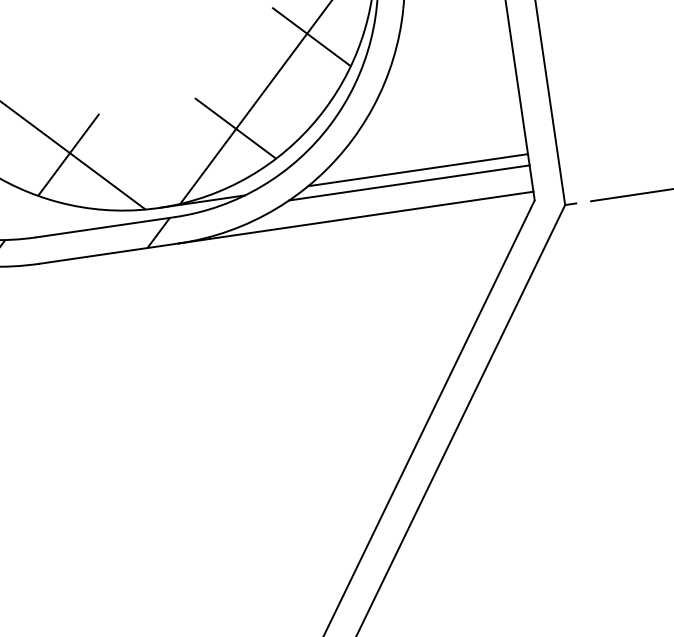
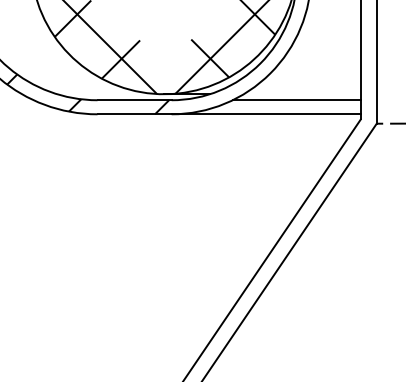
line: (418, 170) -> (302, 94), removed

